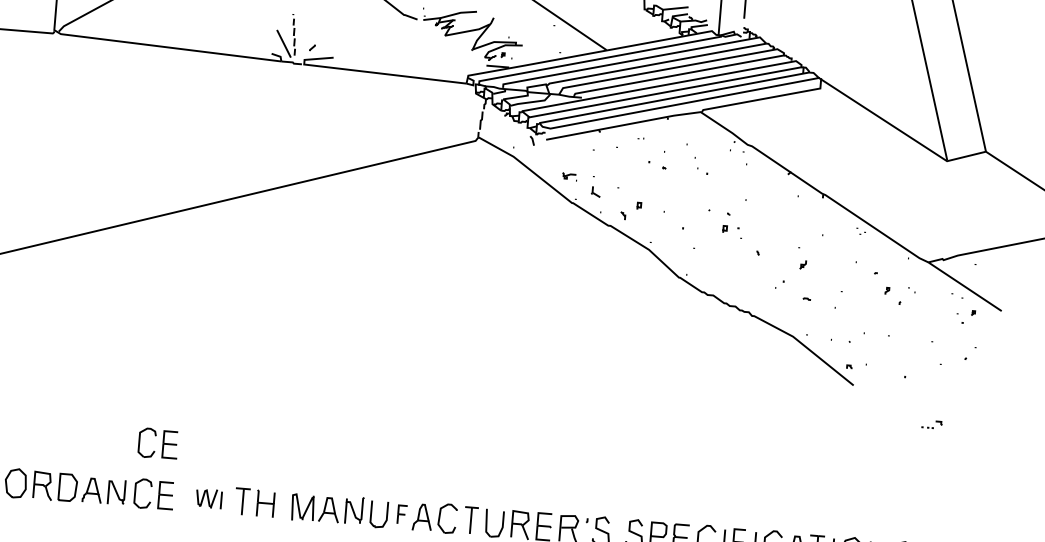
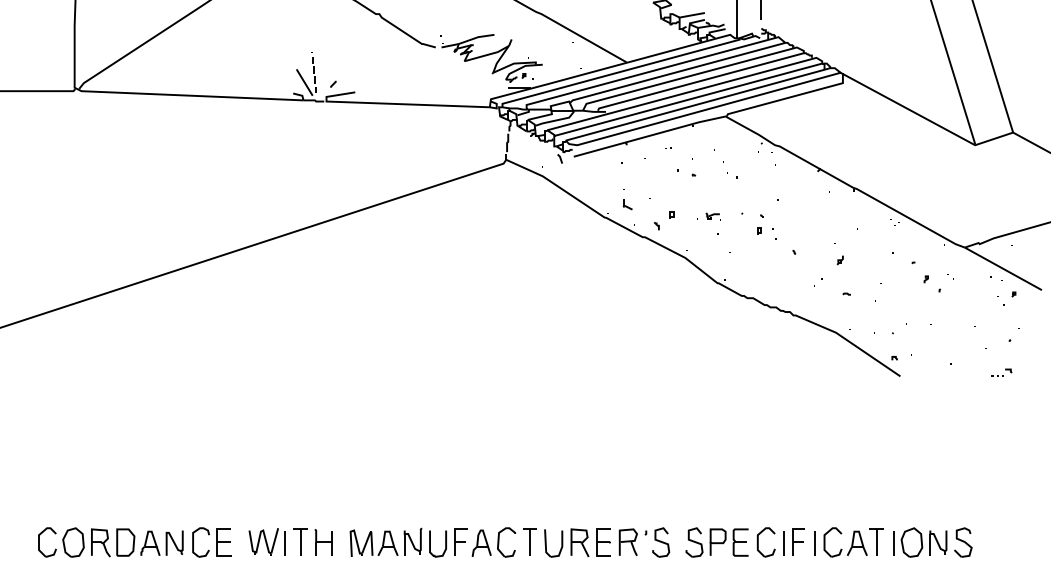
part: (568, 176) -> (712, 216), moved
part: (931, 424) -> (1001, 372), moved
part: (157, 443) -> (211, 491), removed
part: (208, 498) -> (266, 541), size x1.43
part: (401, 513) -> (460, 541), size x1.43

